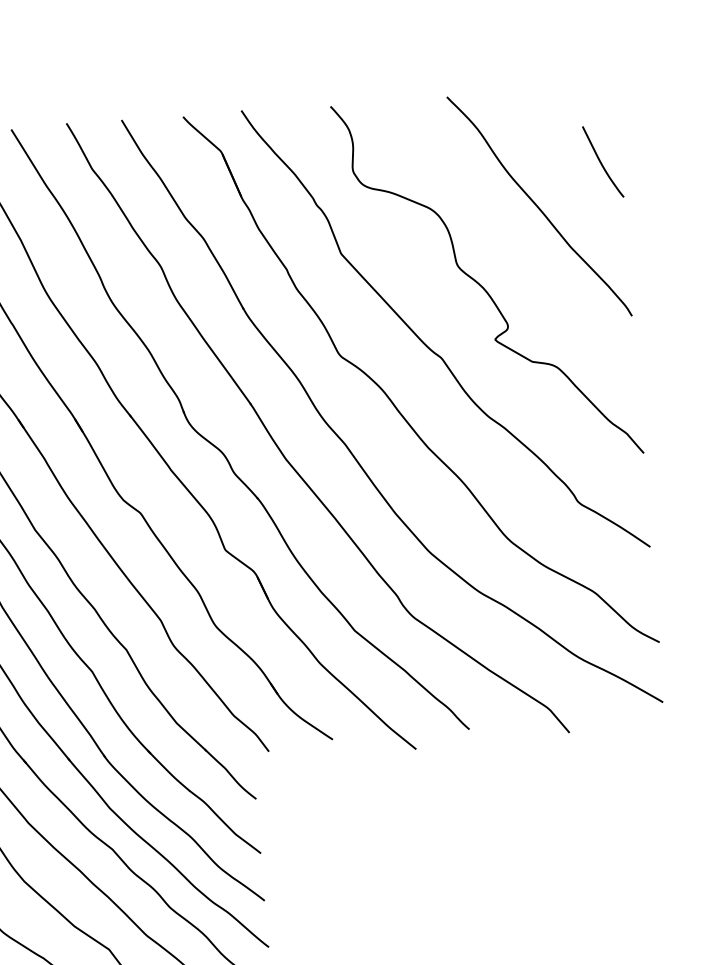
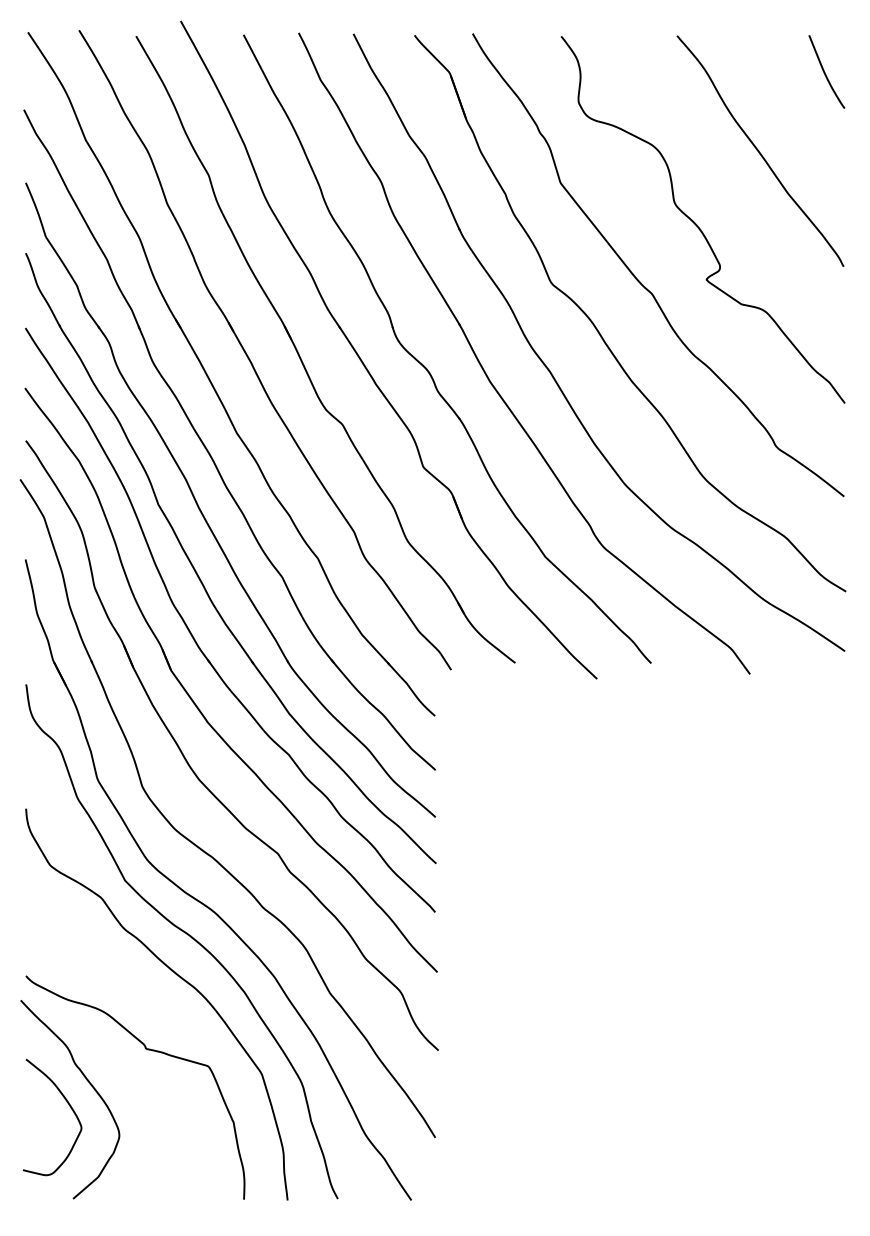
curve: (601, 162) -> (825, 72), moved

